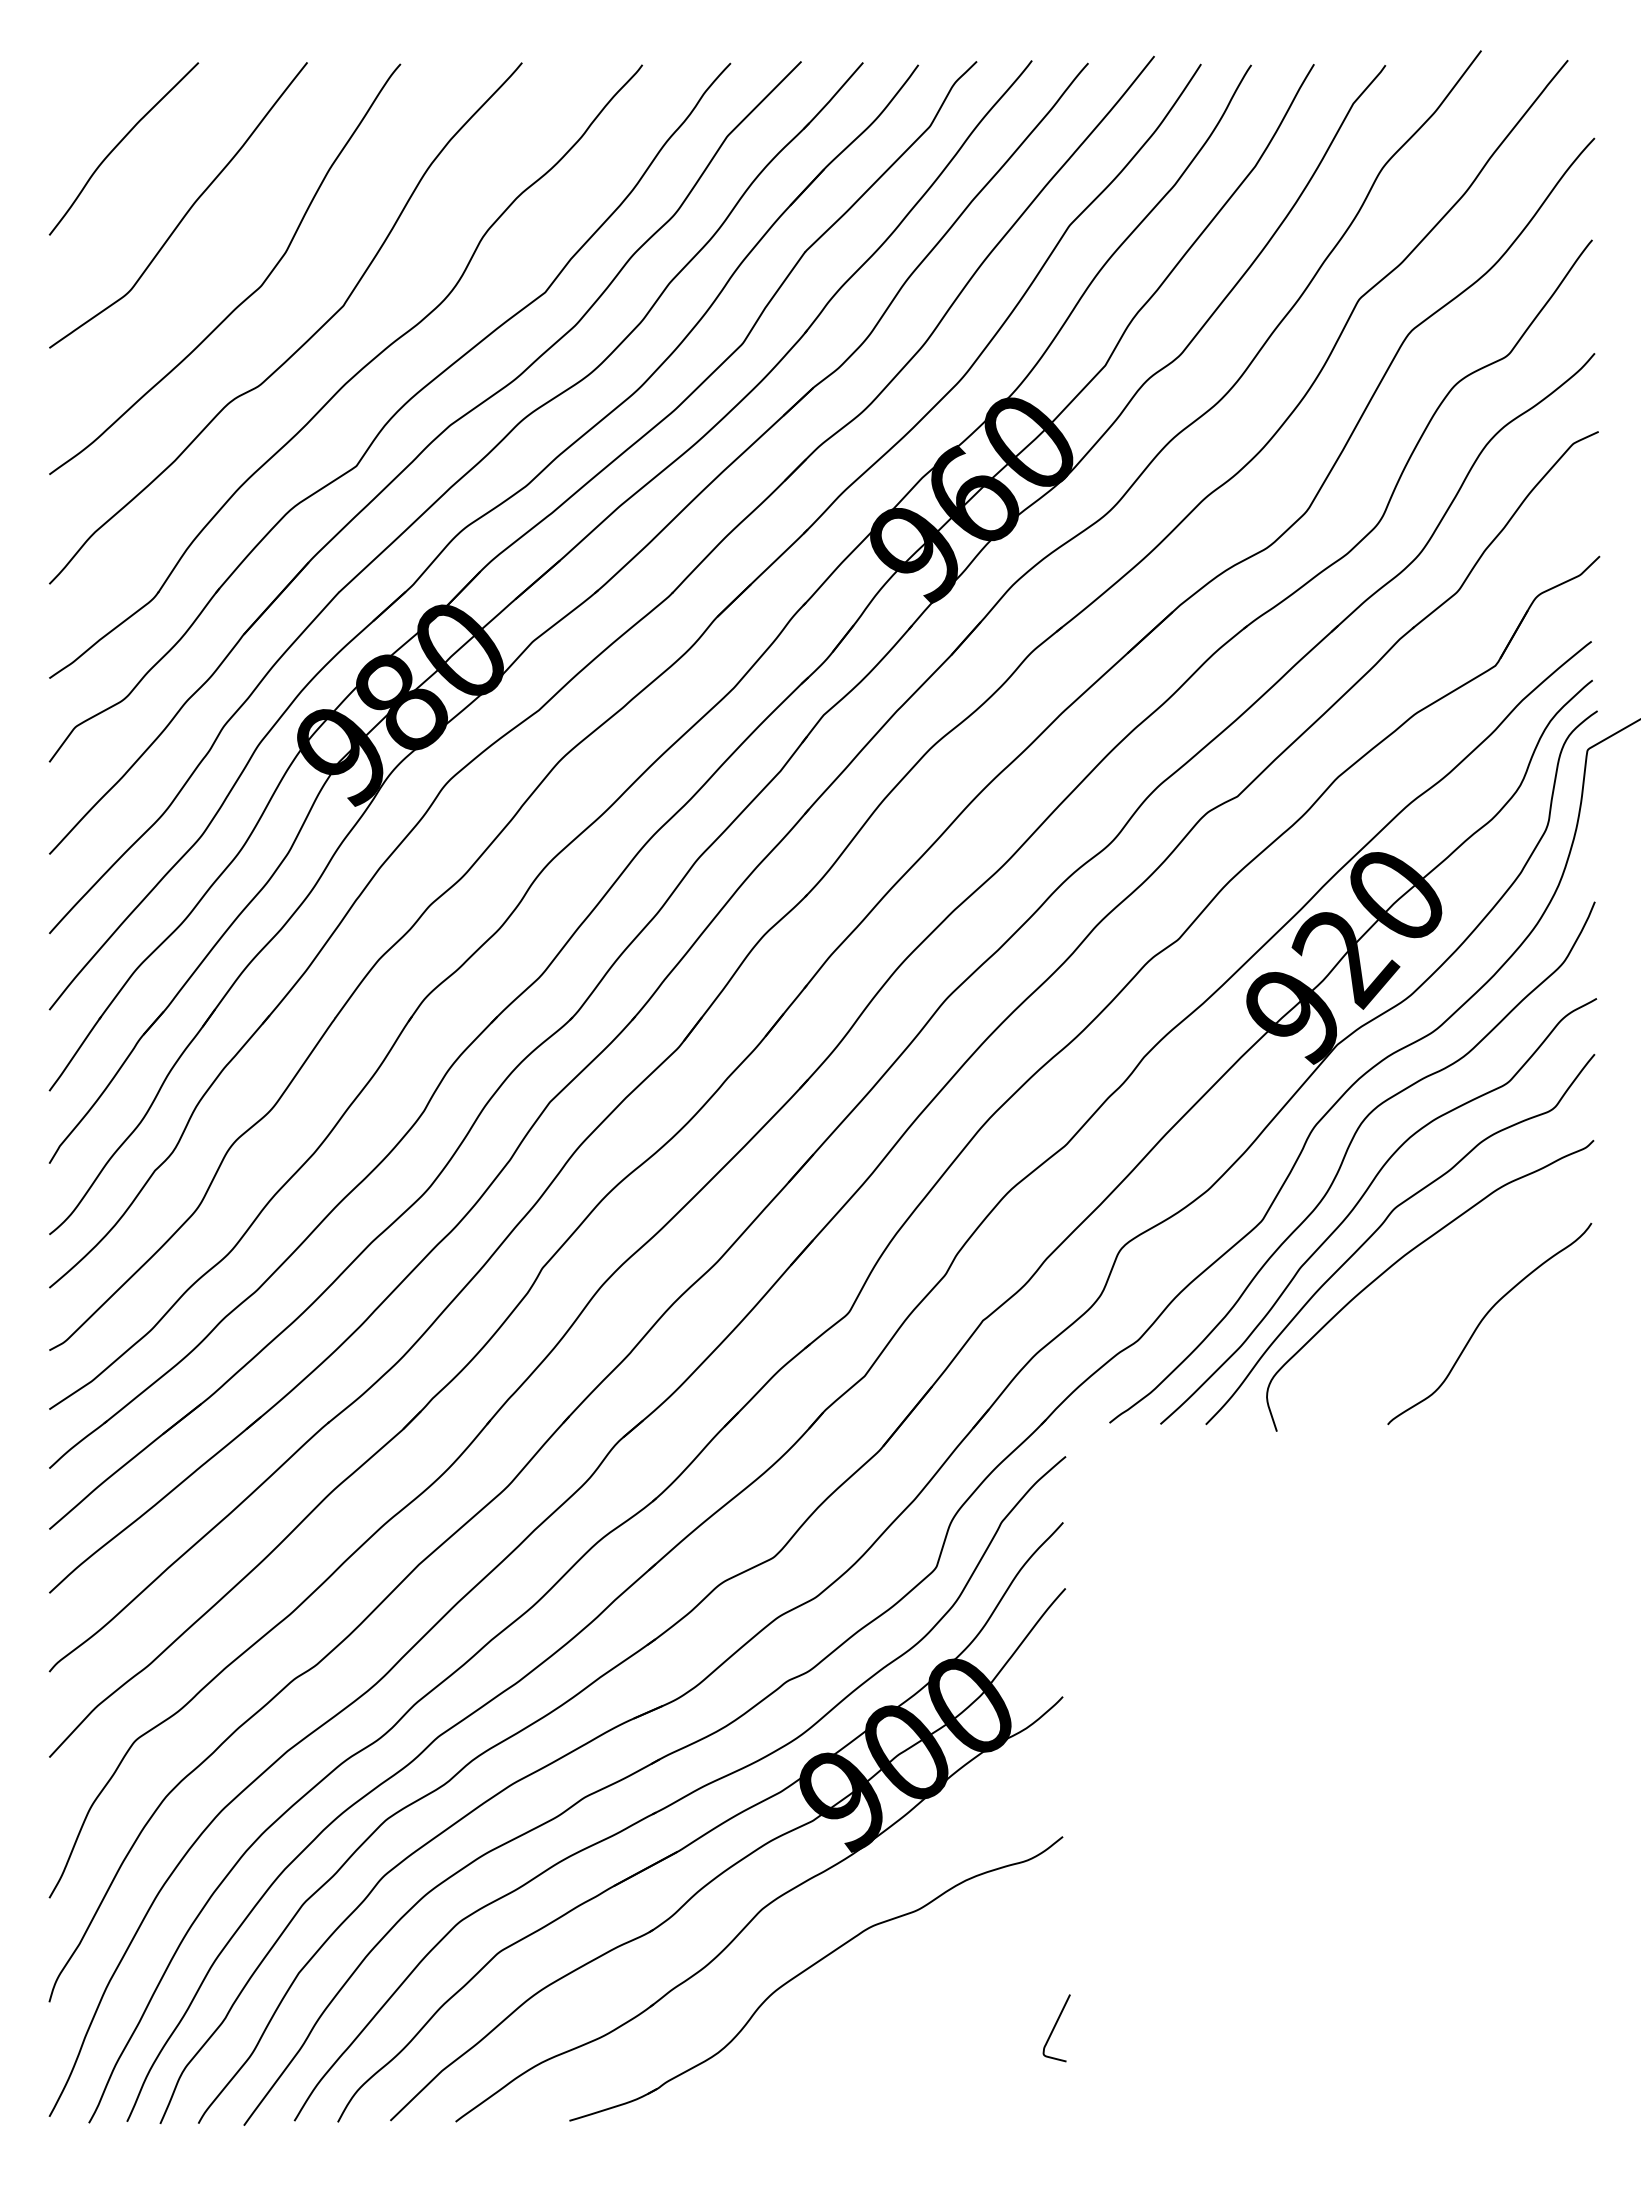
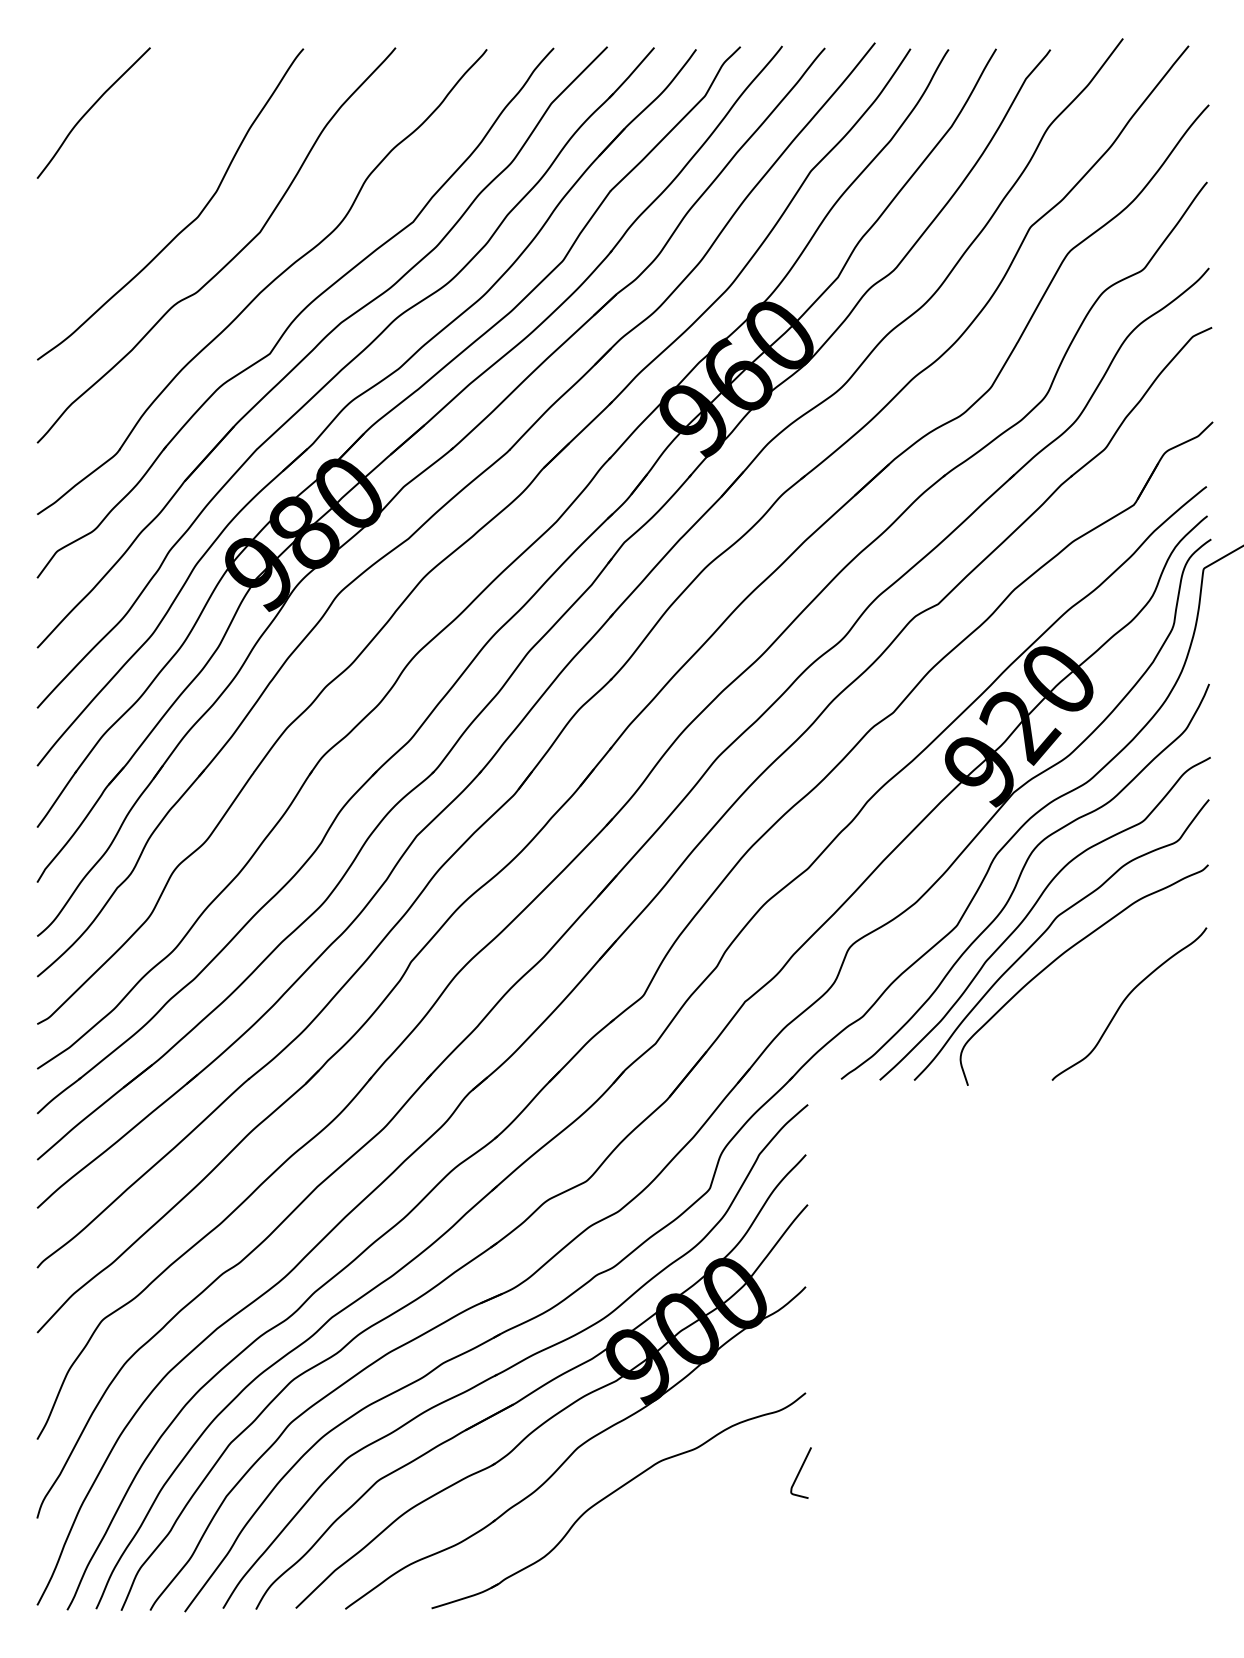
curve: (187, 210) -> (141, 159), removed
curve: (1055, 2027) -> (800, 1472), moved

